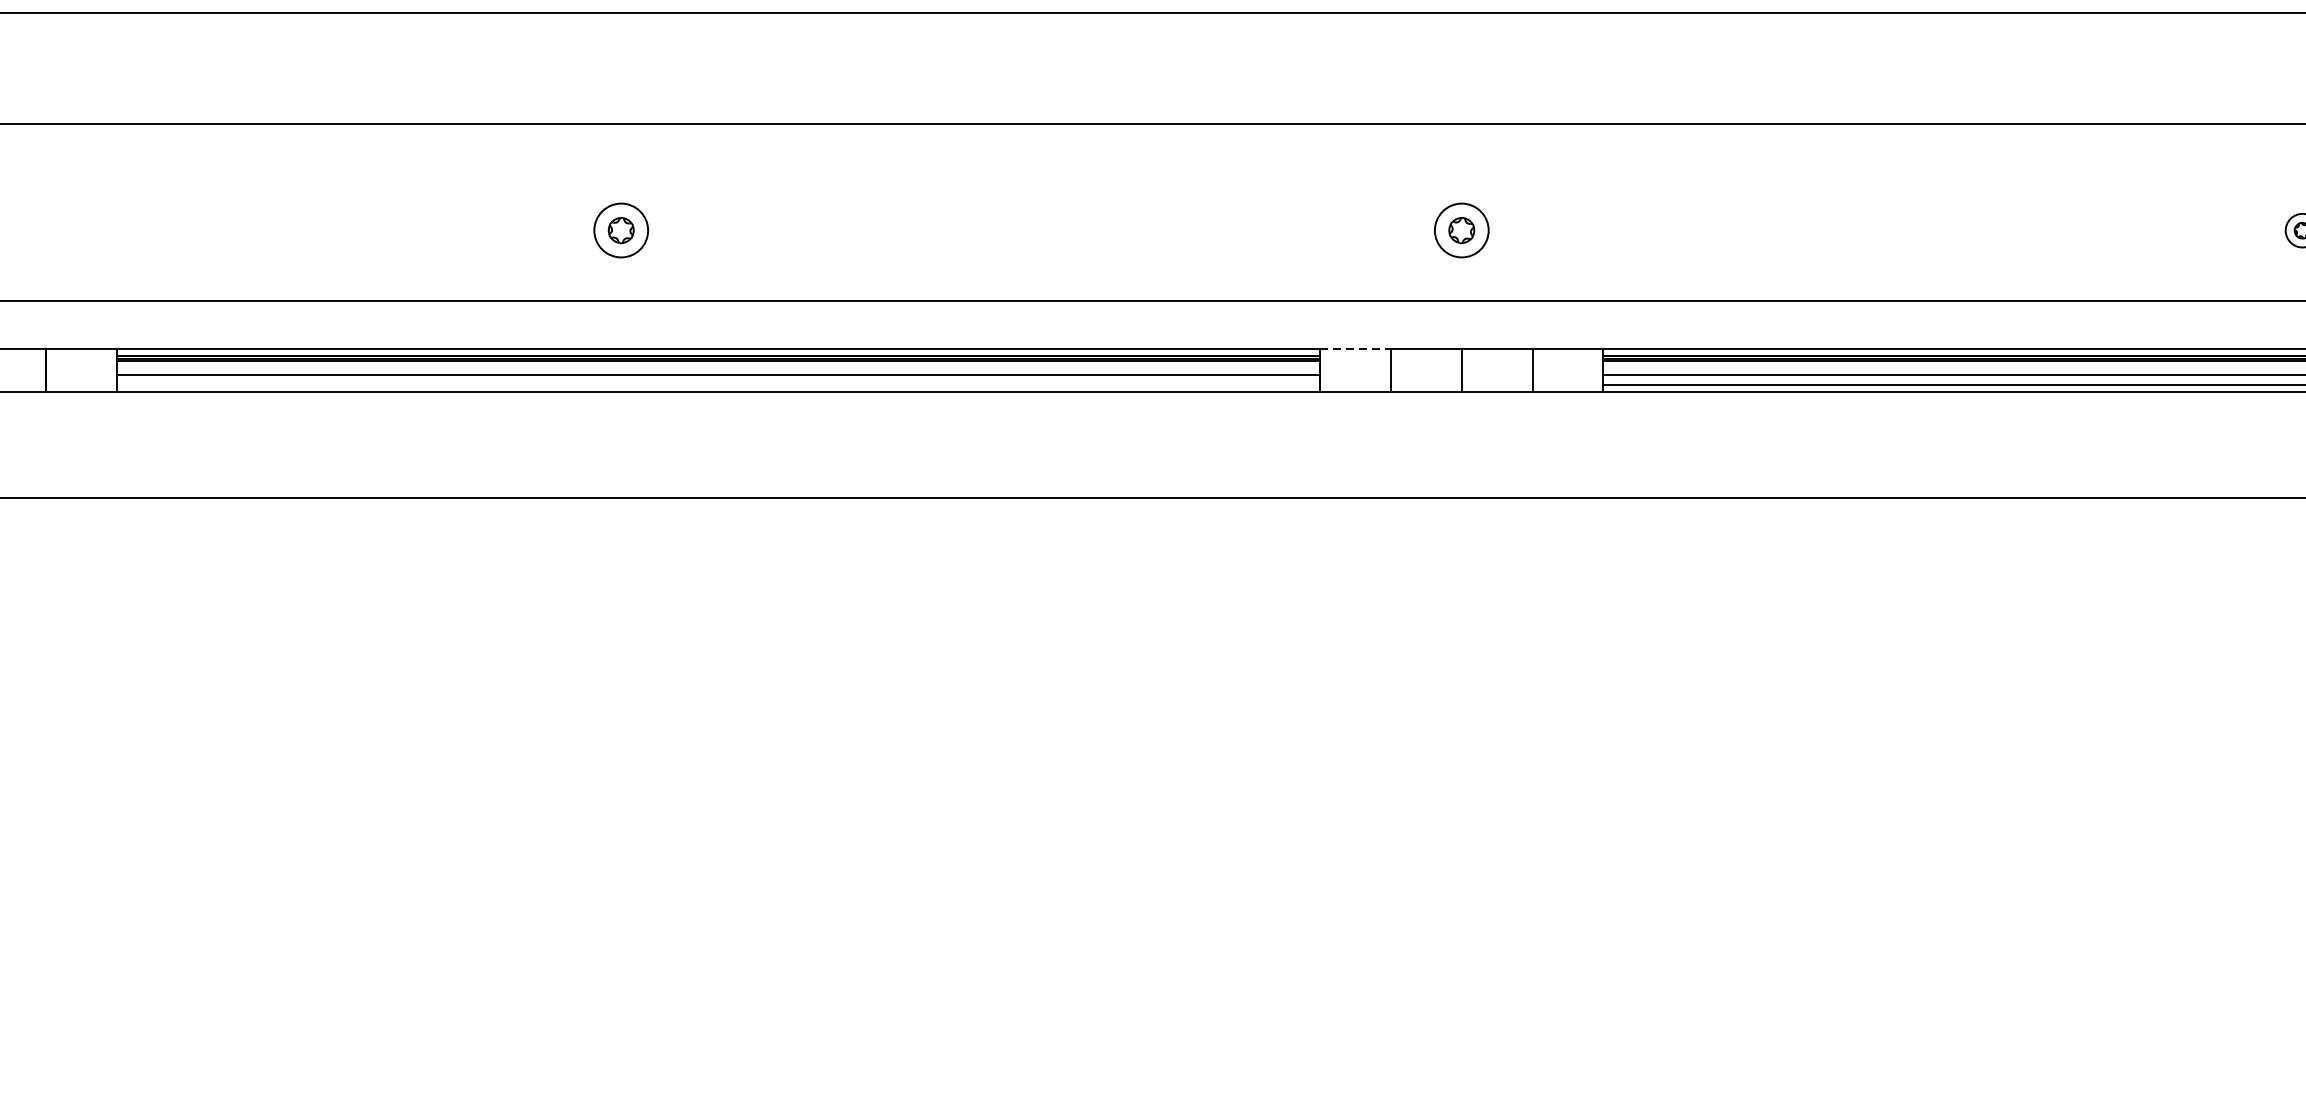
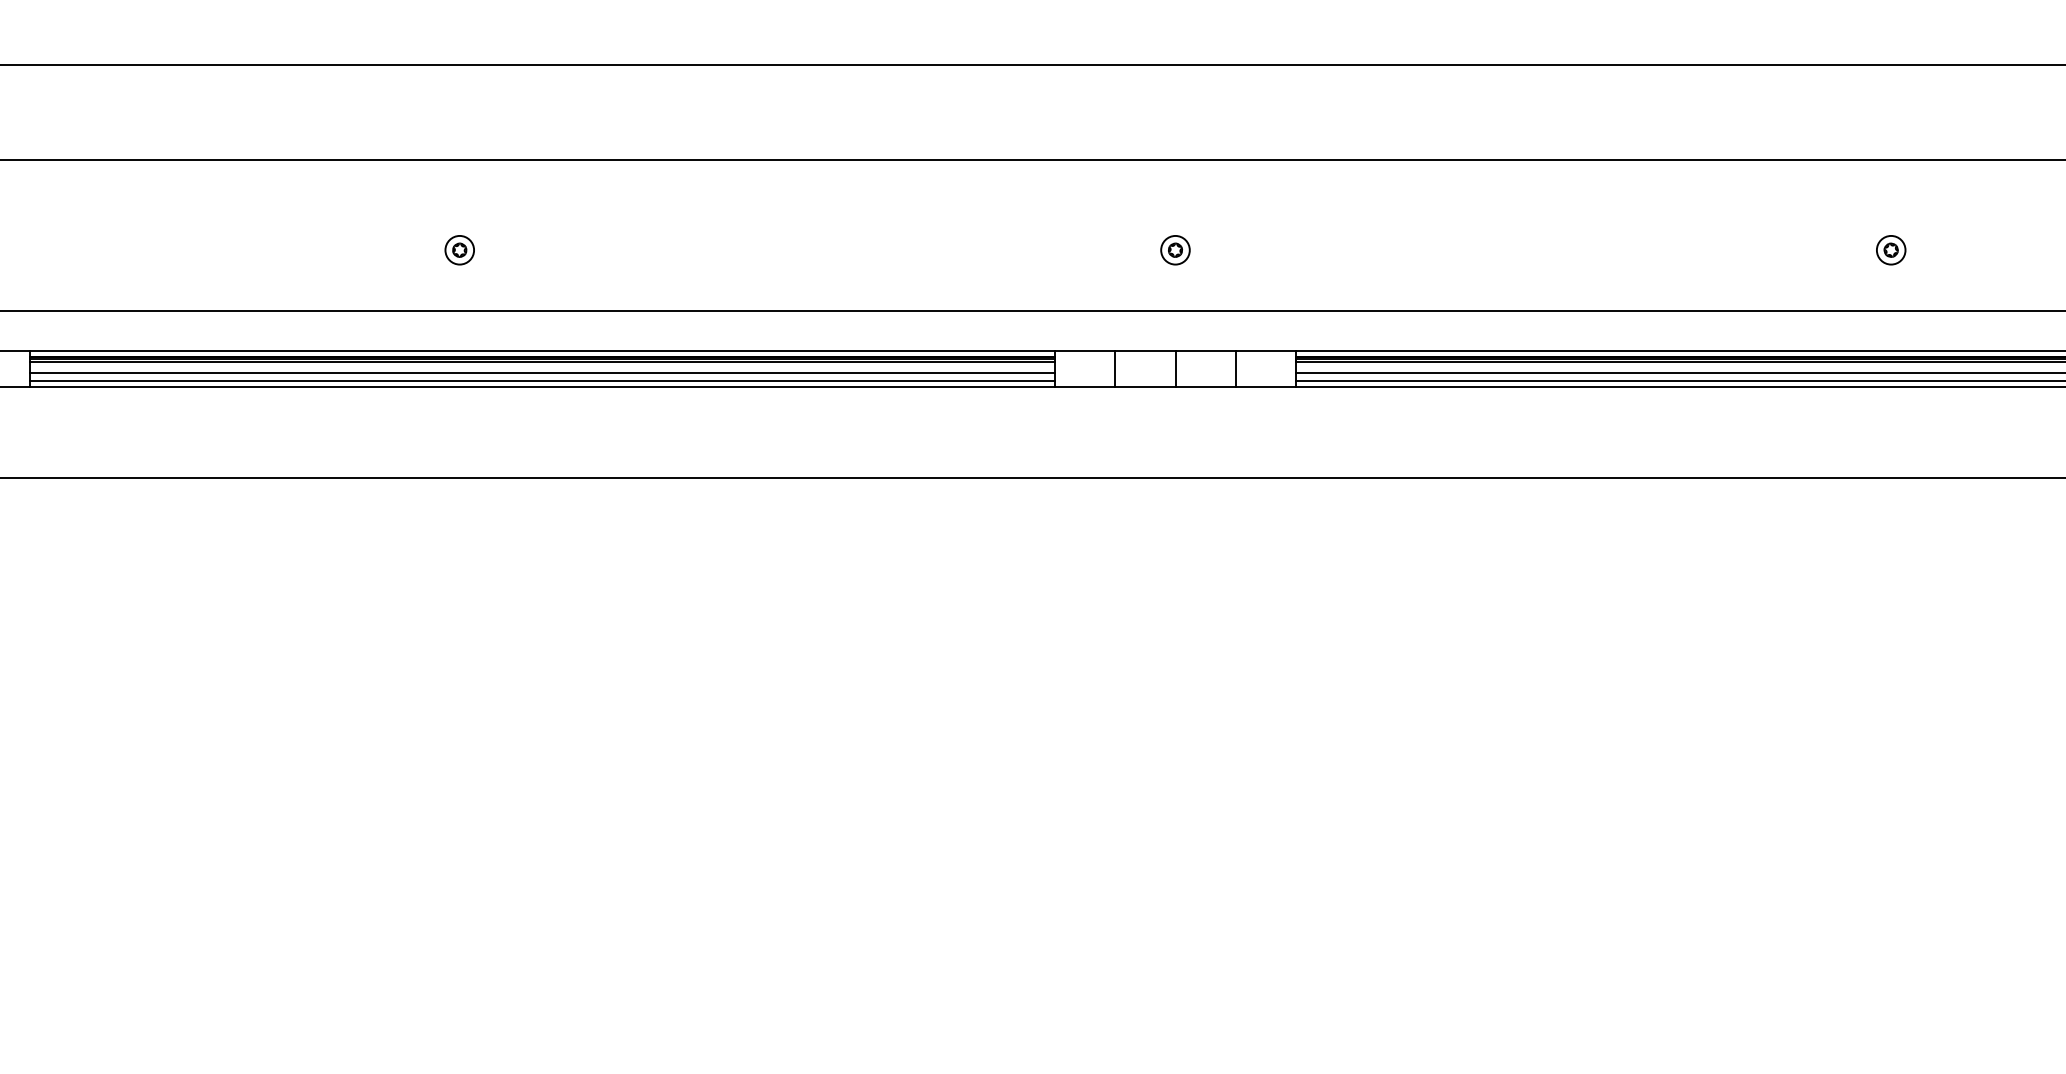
part: (620, 230) -> (459, 250), size x0.62
part: (1461, 230) -> (1175, 250), size x0.62
line: (1356, 349) -> (1085, 351), dashed -> solid
line: (718, 384) -> (542, 381), added

